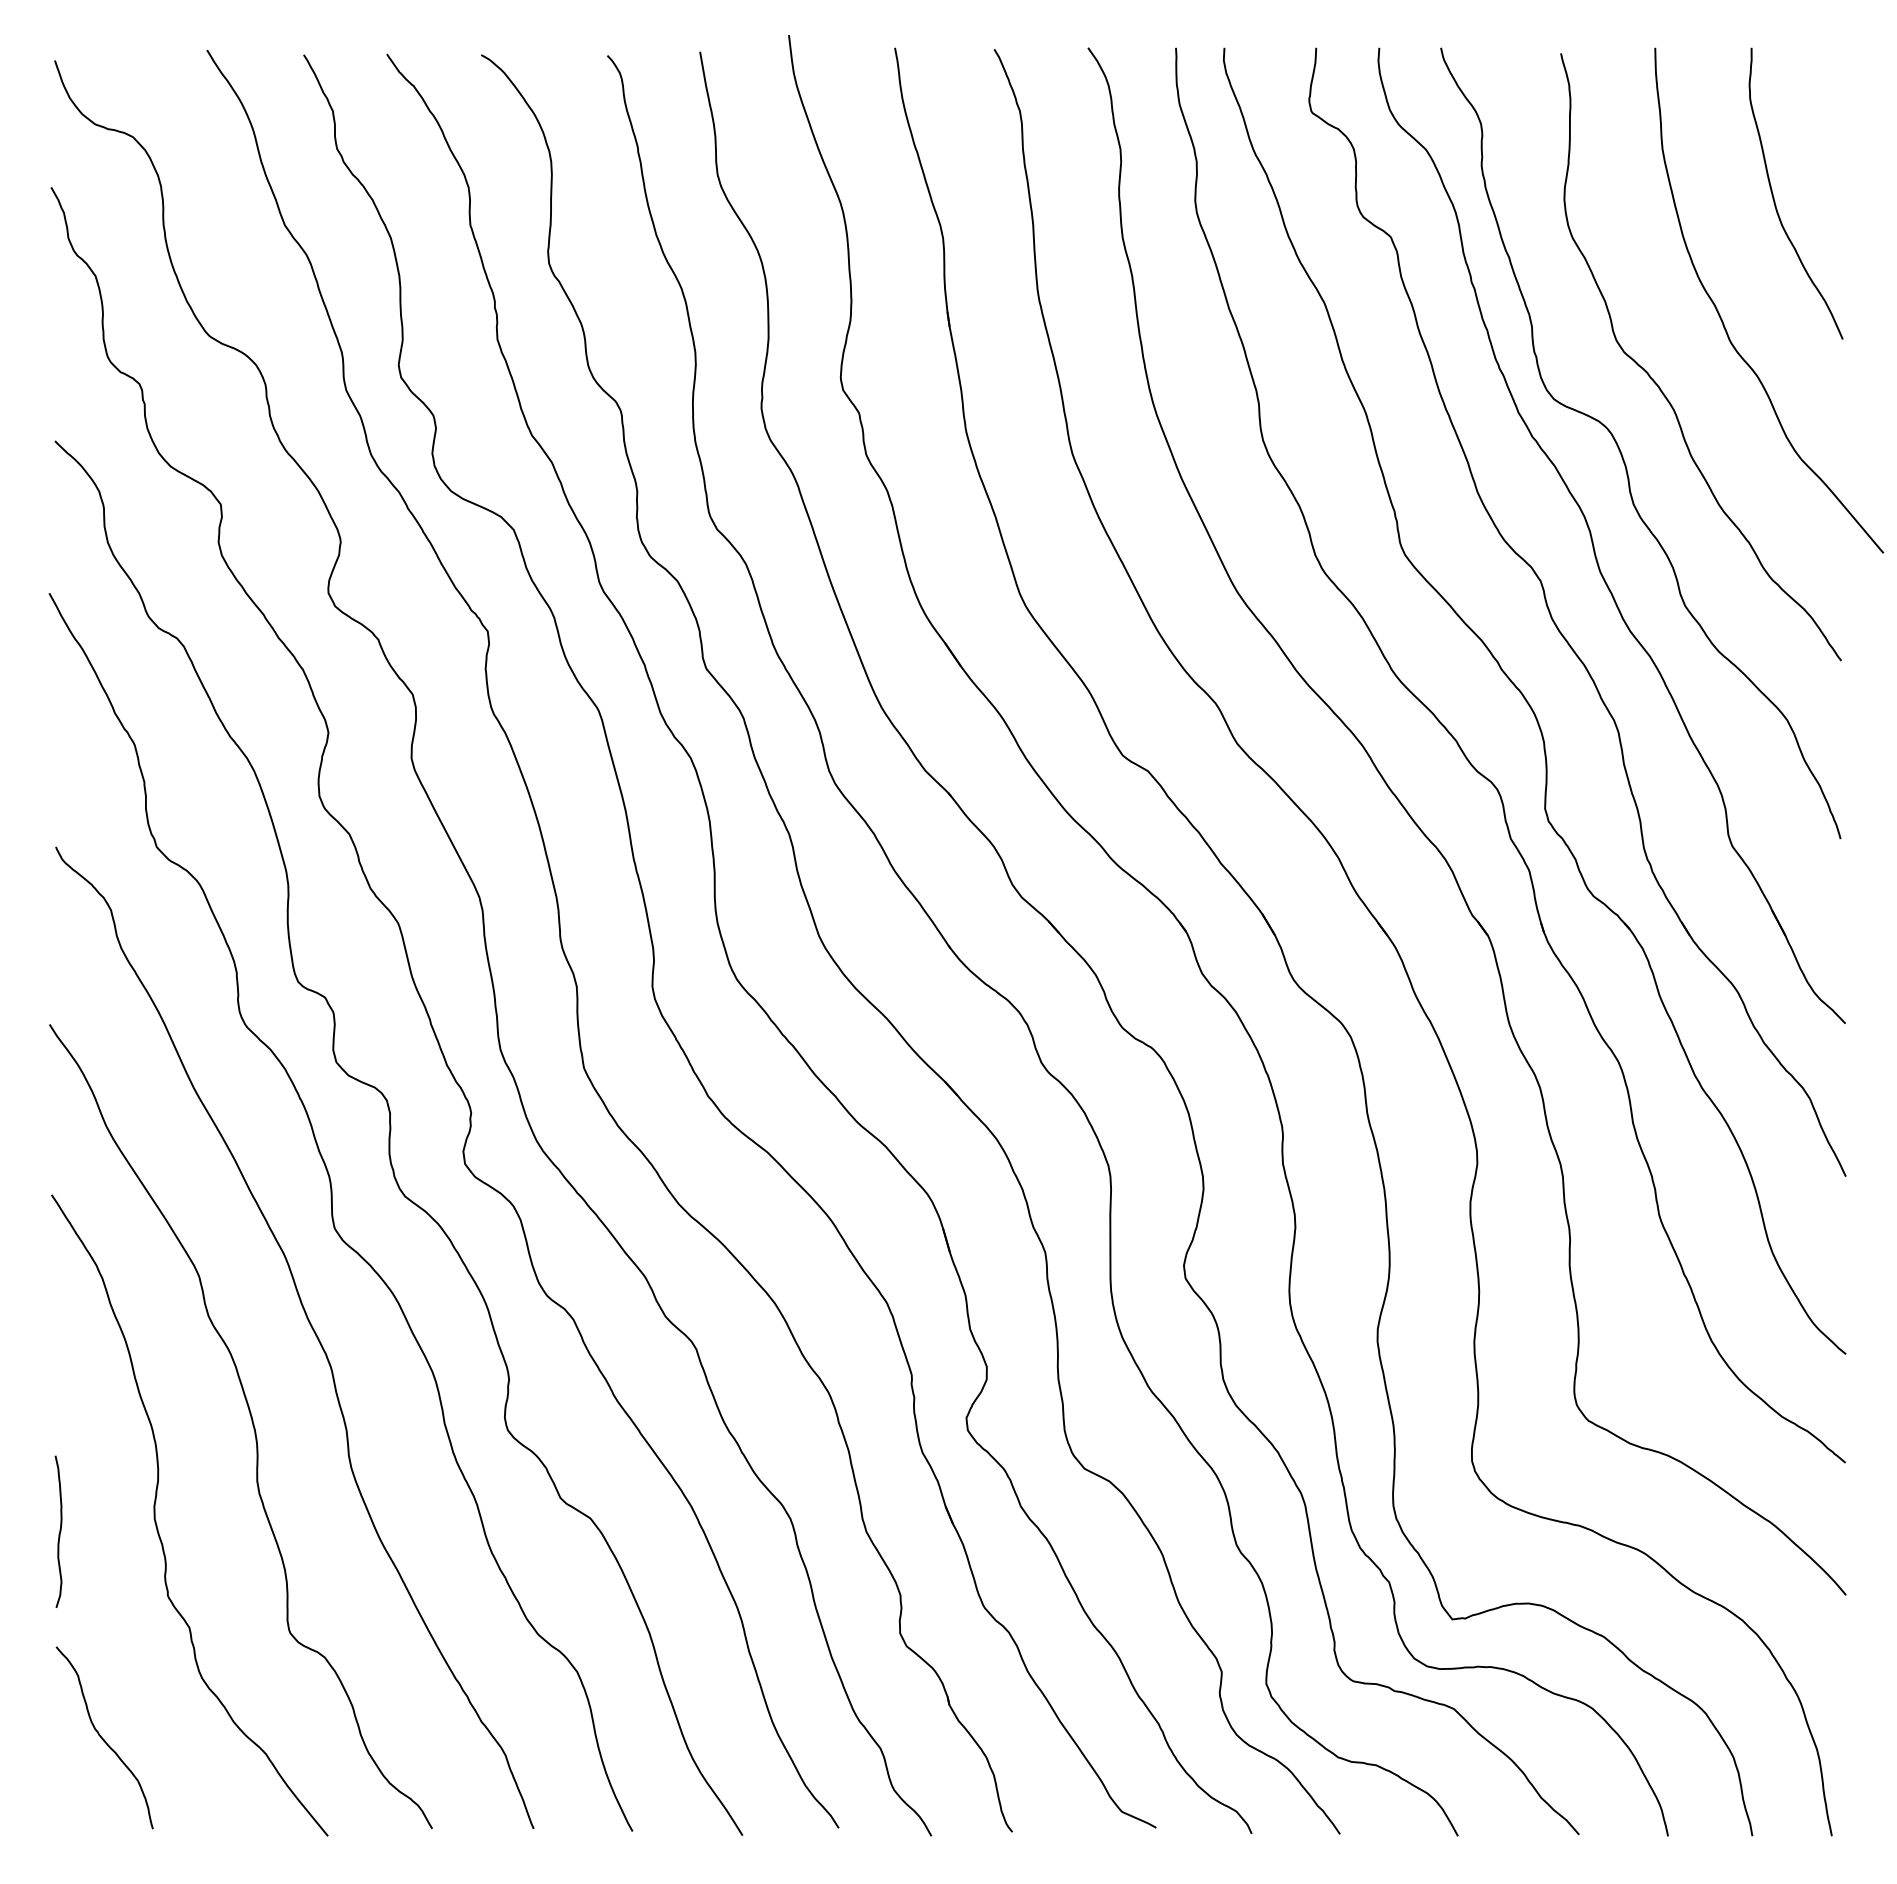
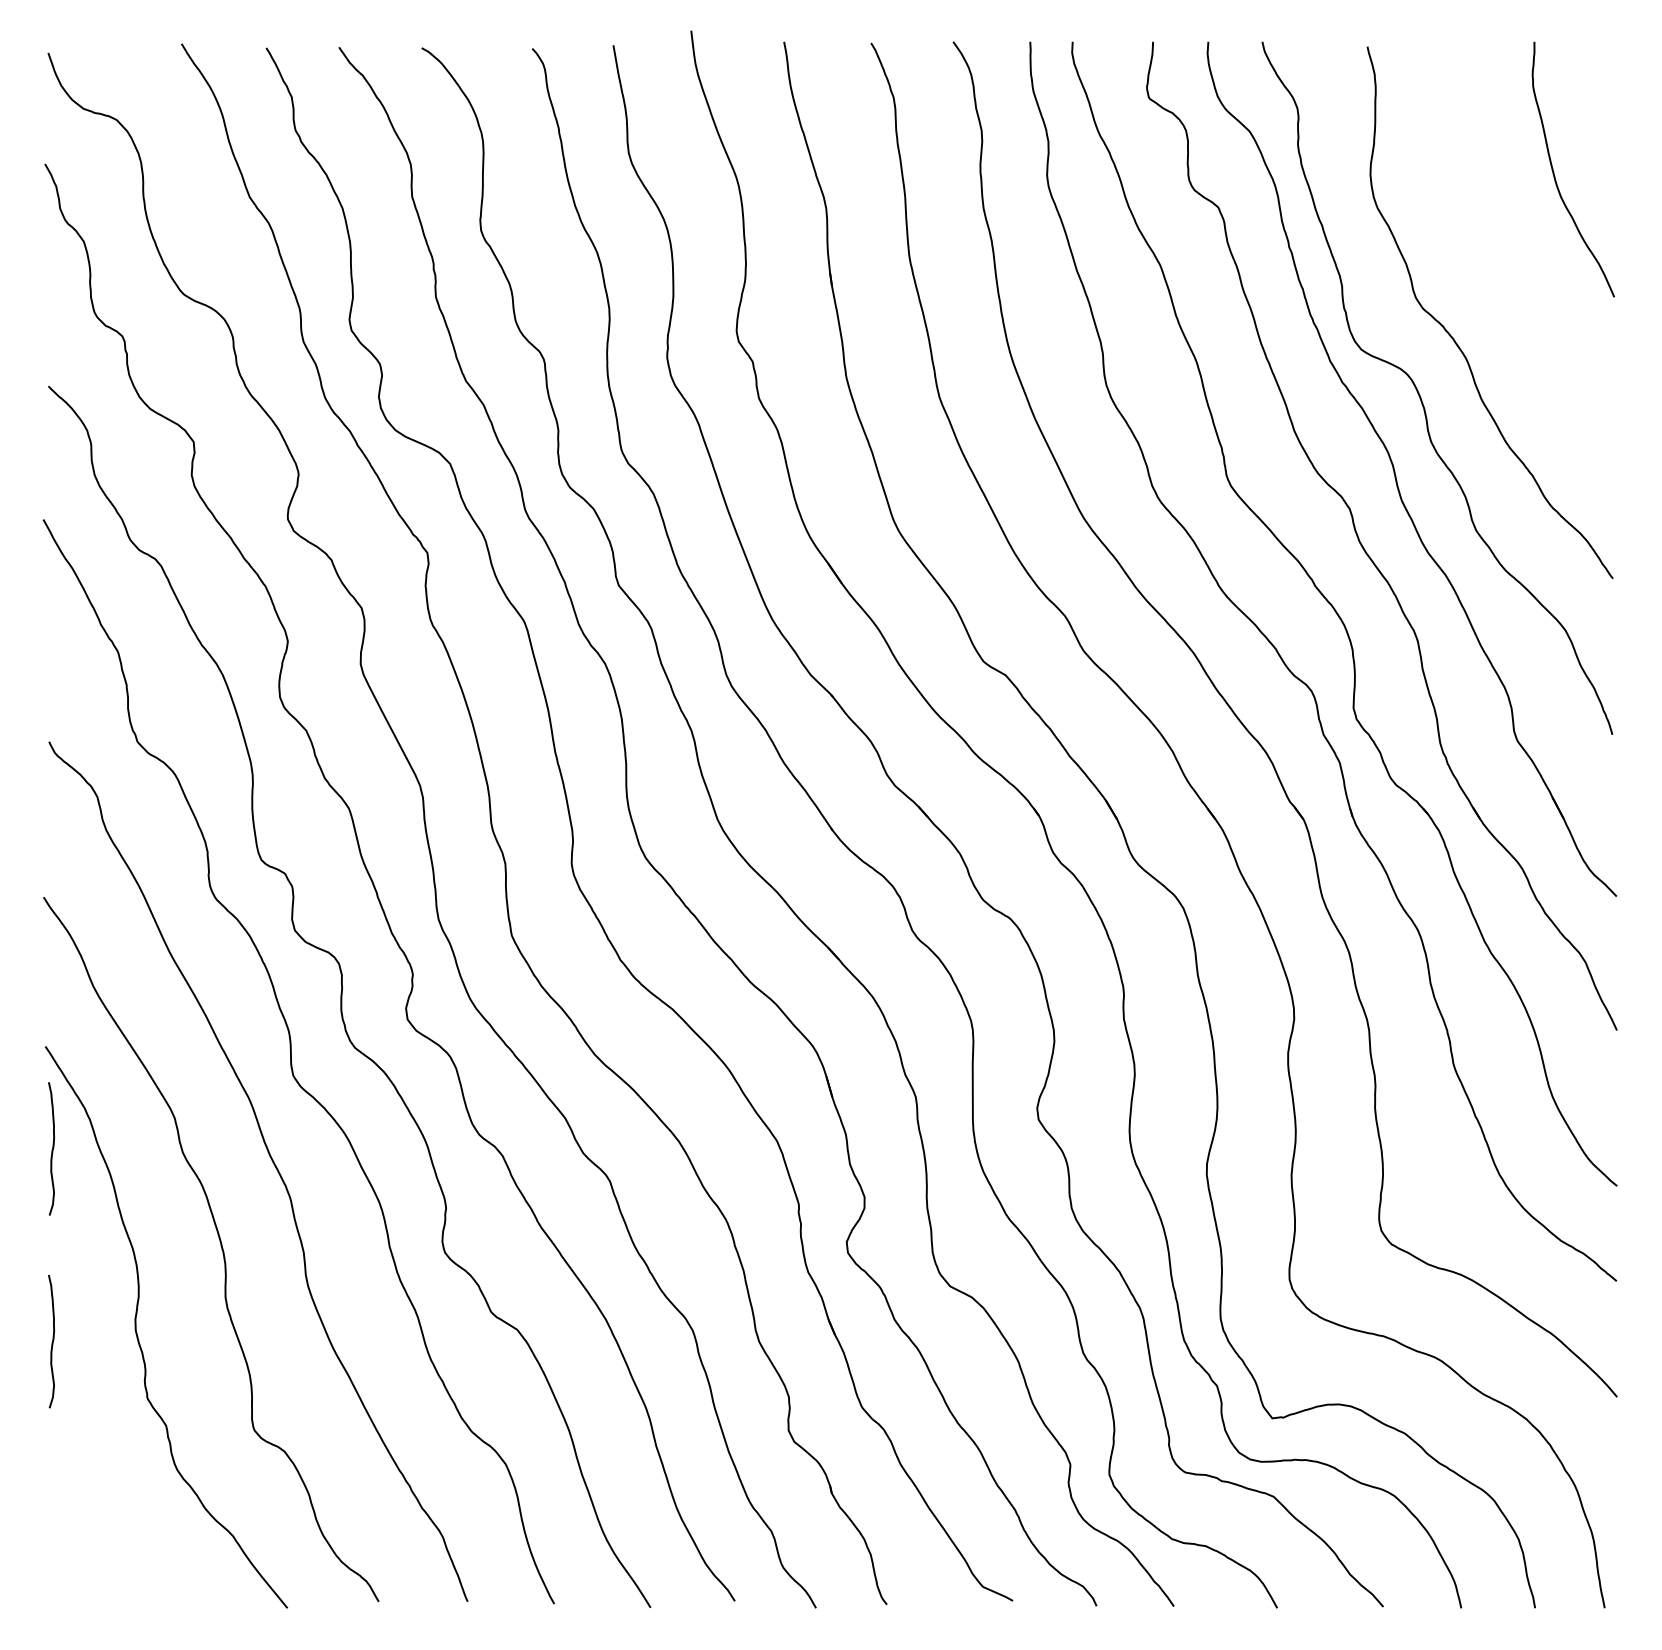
curve: (1723, 321) -> (1509, 281), removed
curve: (59, 1311) -> (52, 1148), added
curve: (103, 1738) -> (90, 1522), removed

